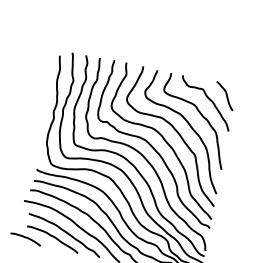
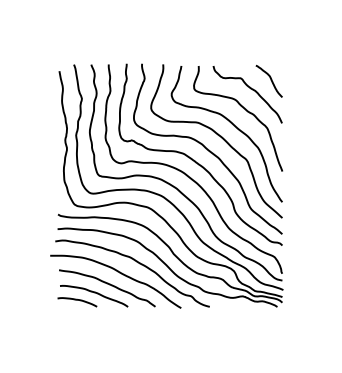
curve: (26, 238) -> (77, 300), moved

